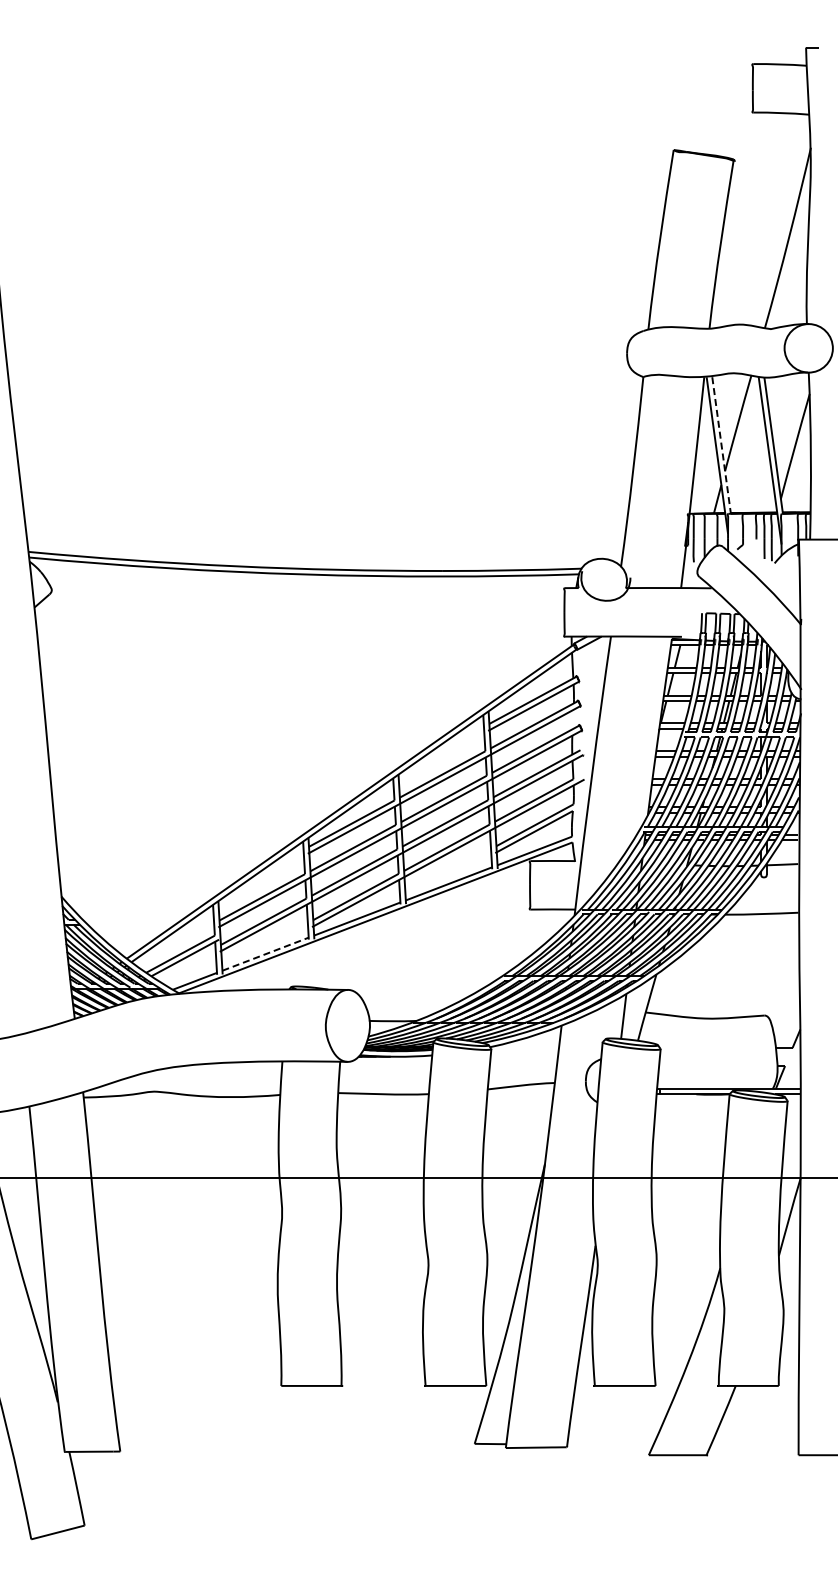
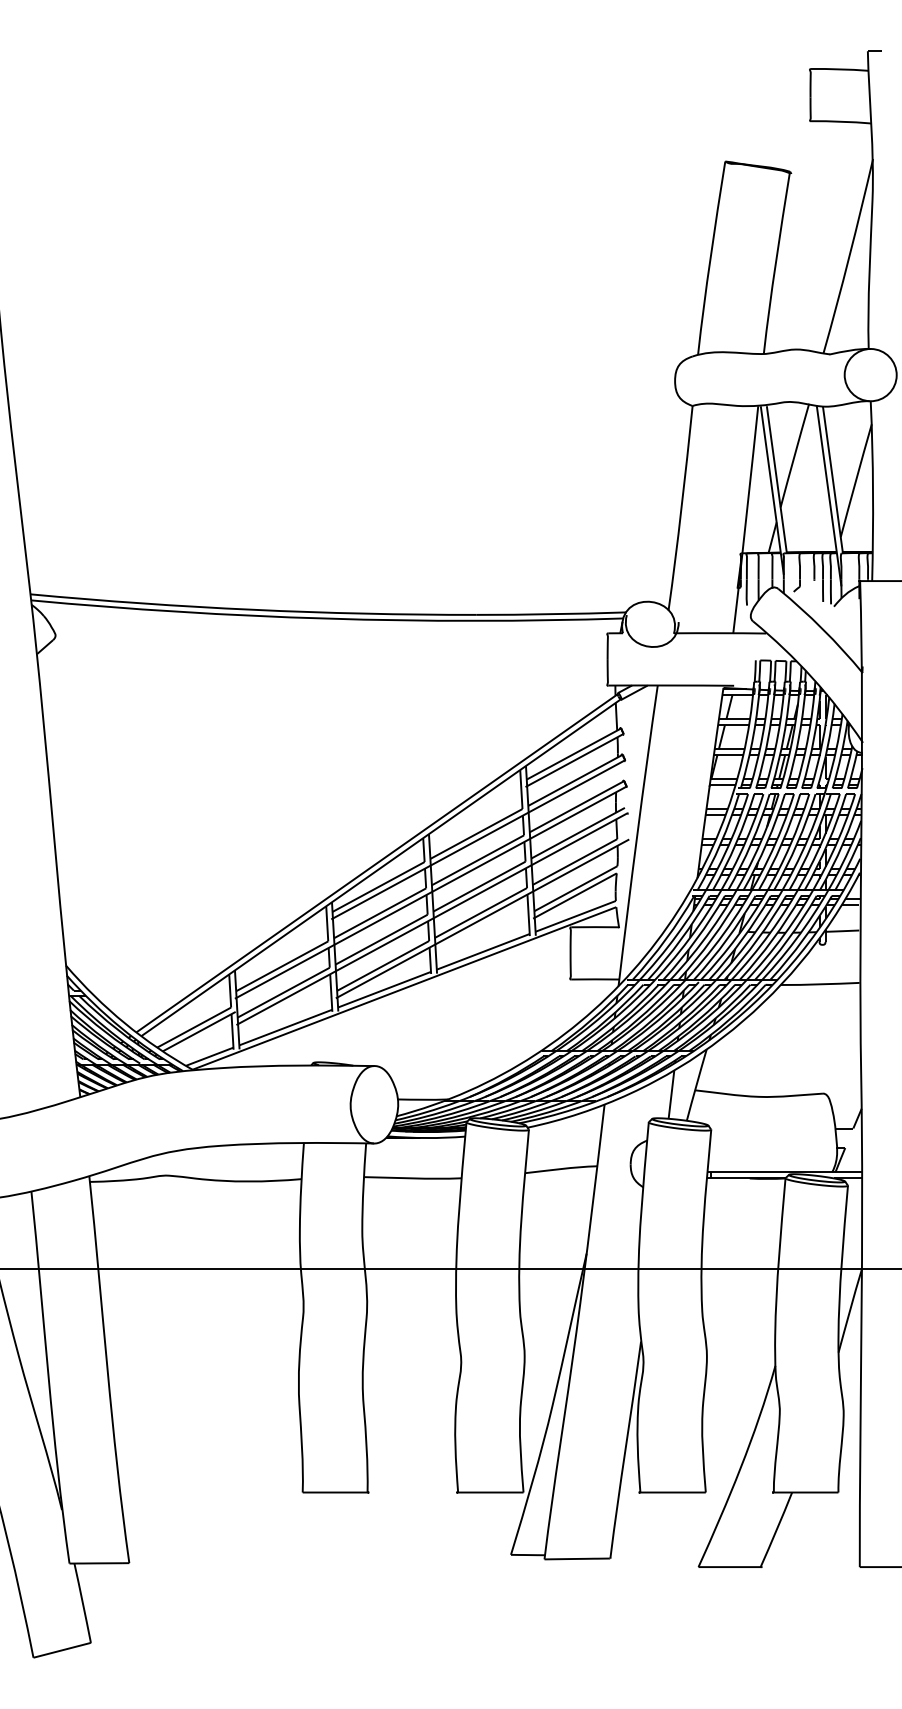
line: (721, 445) -> (776, 479), dashed -> solid
line: (266, 954) -> (286, 1027), dashed -> solid

